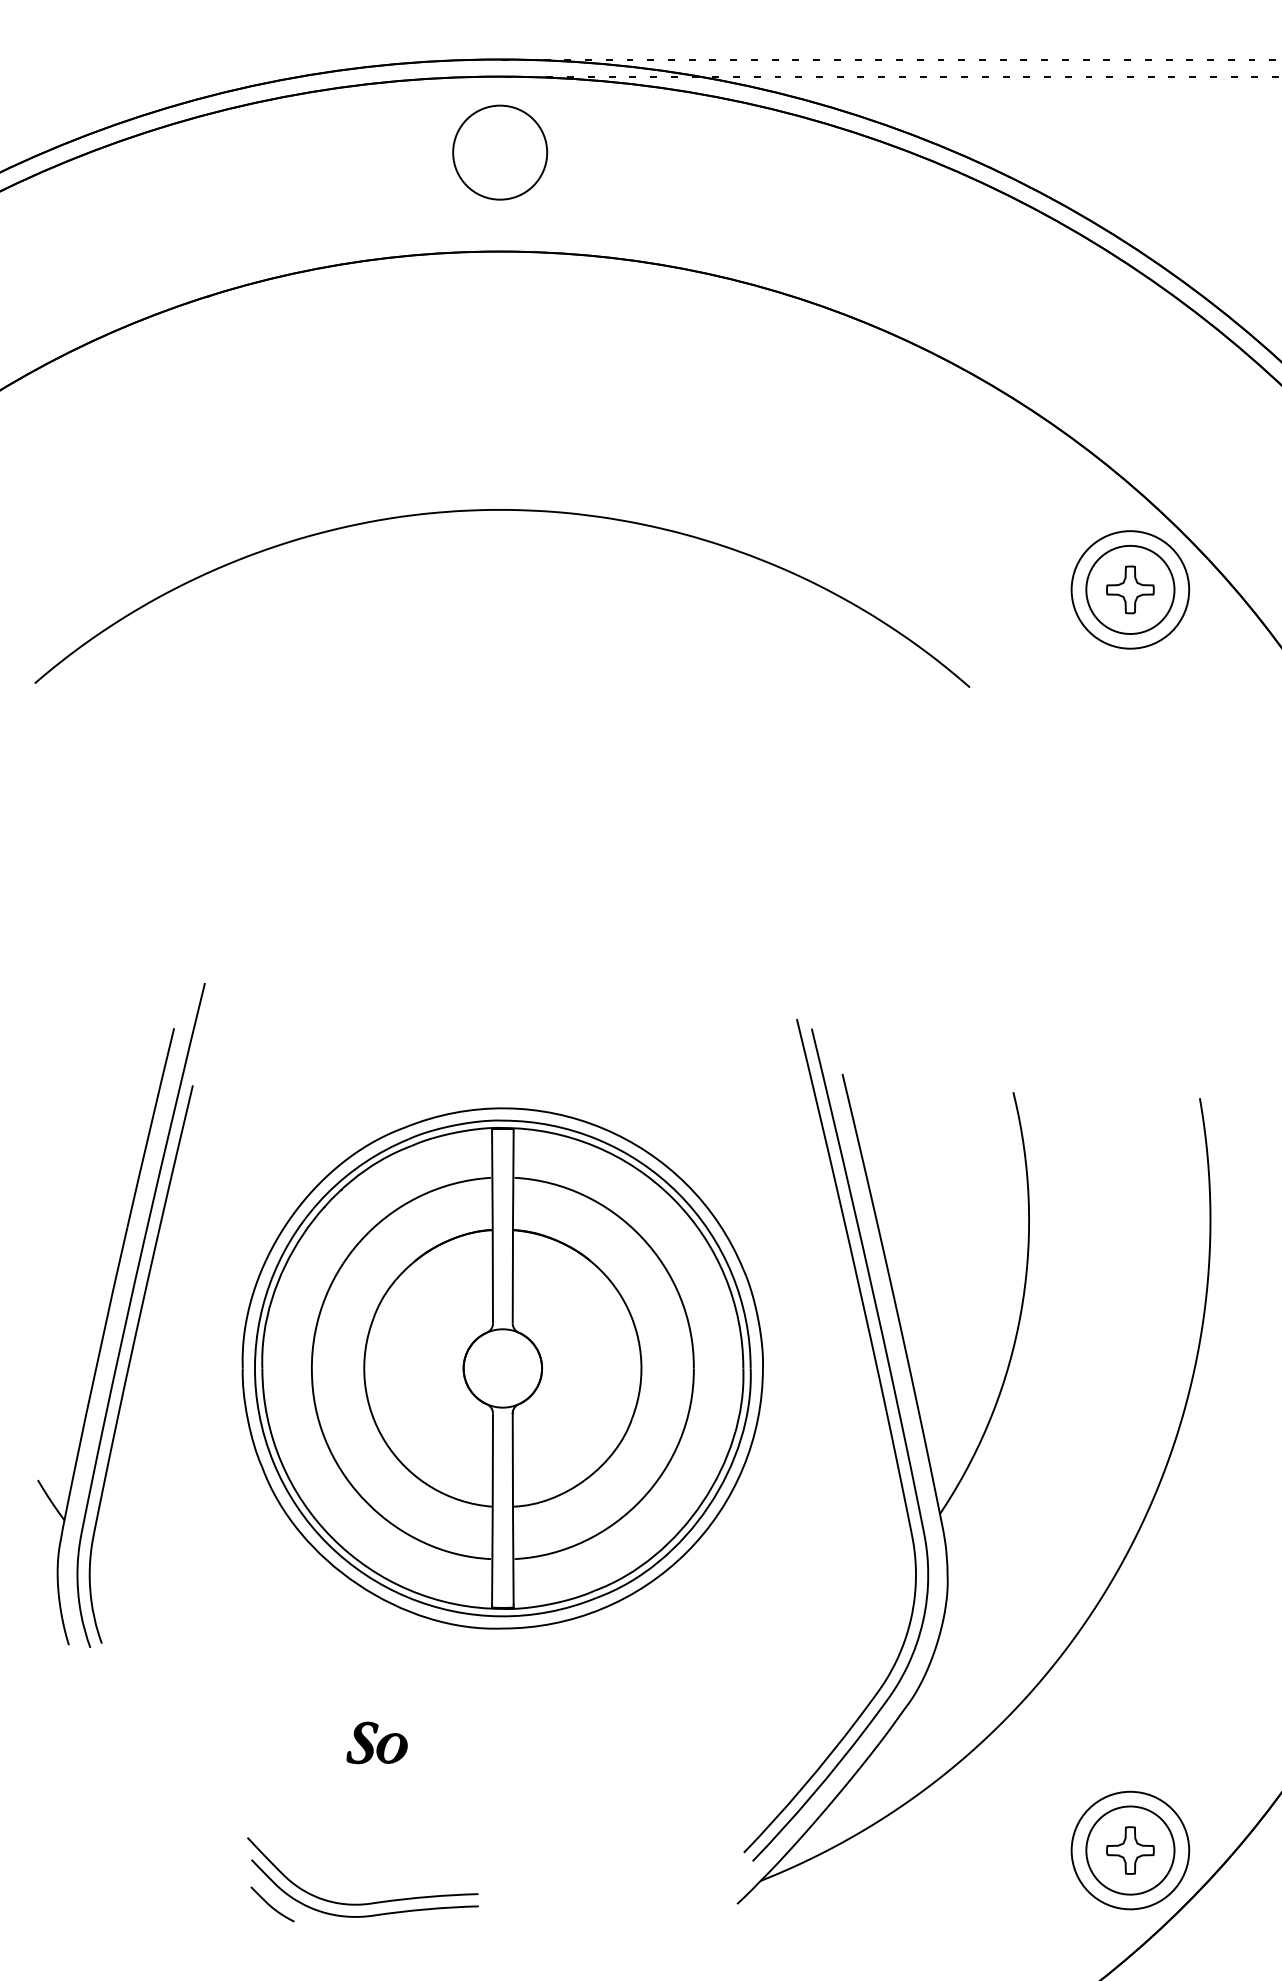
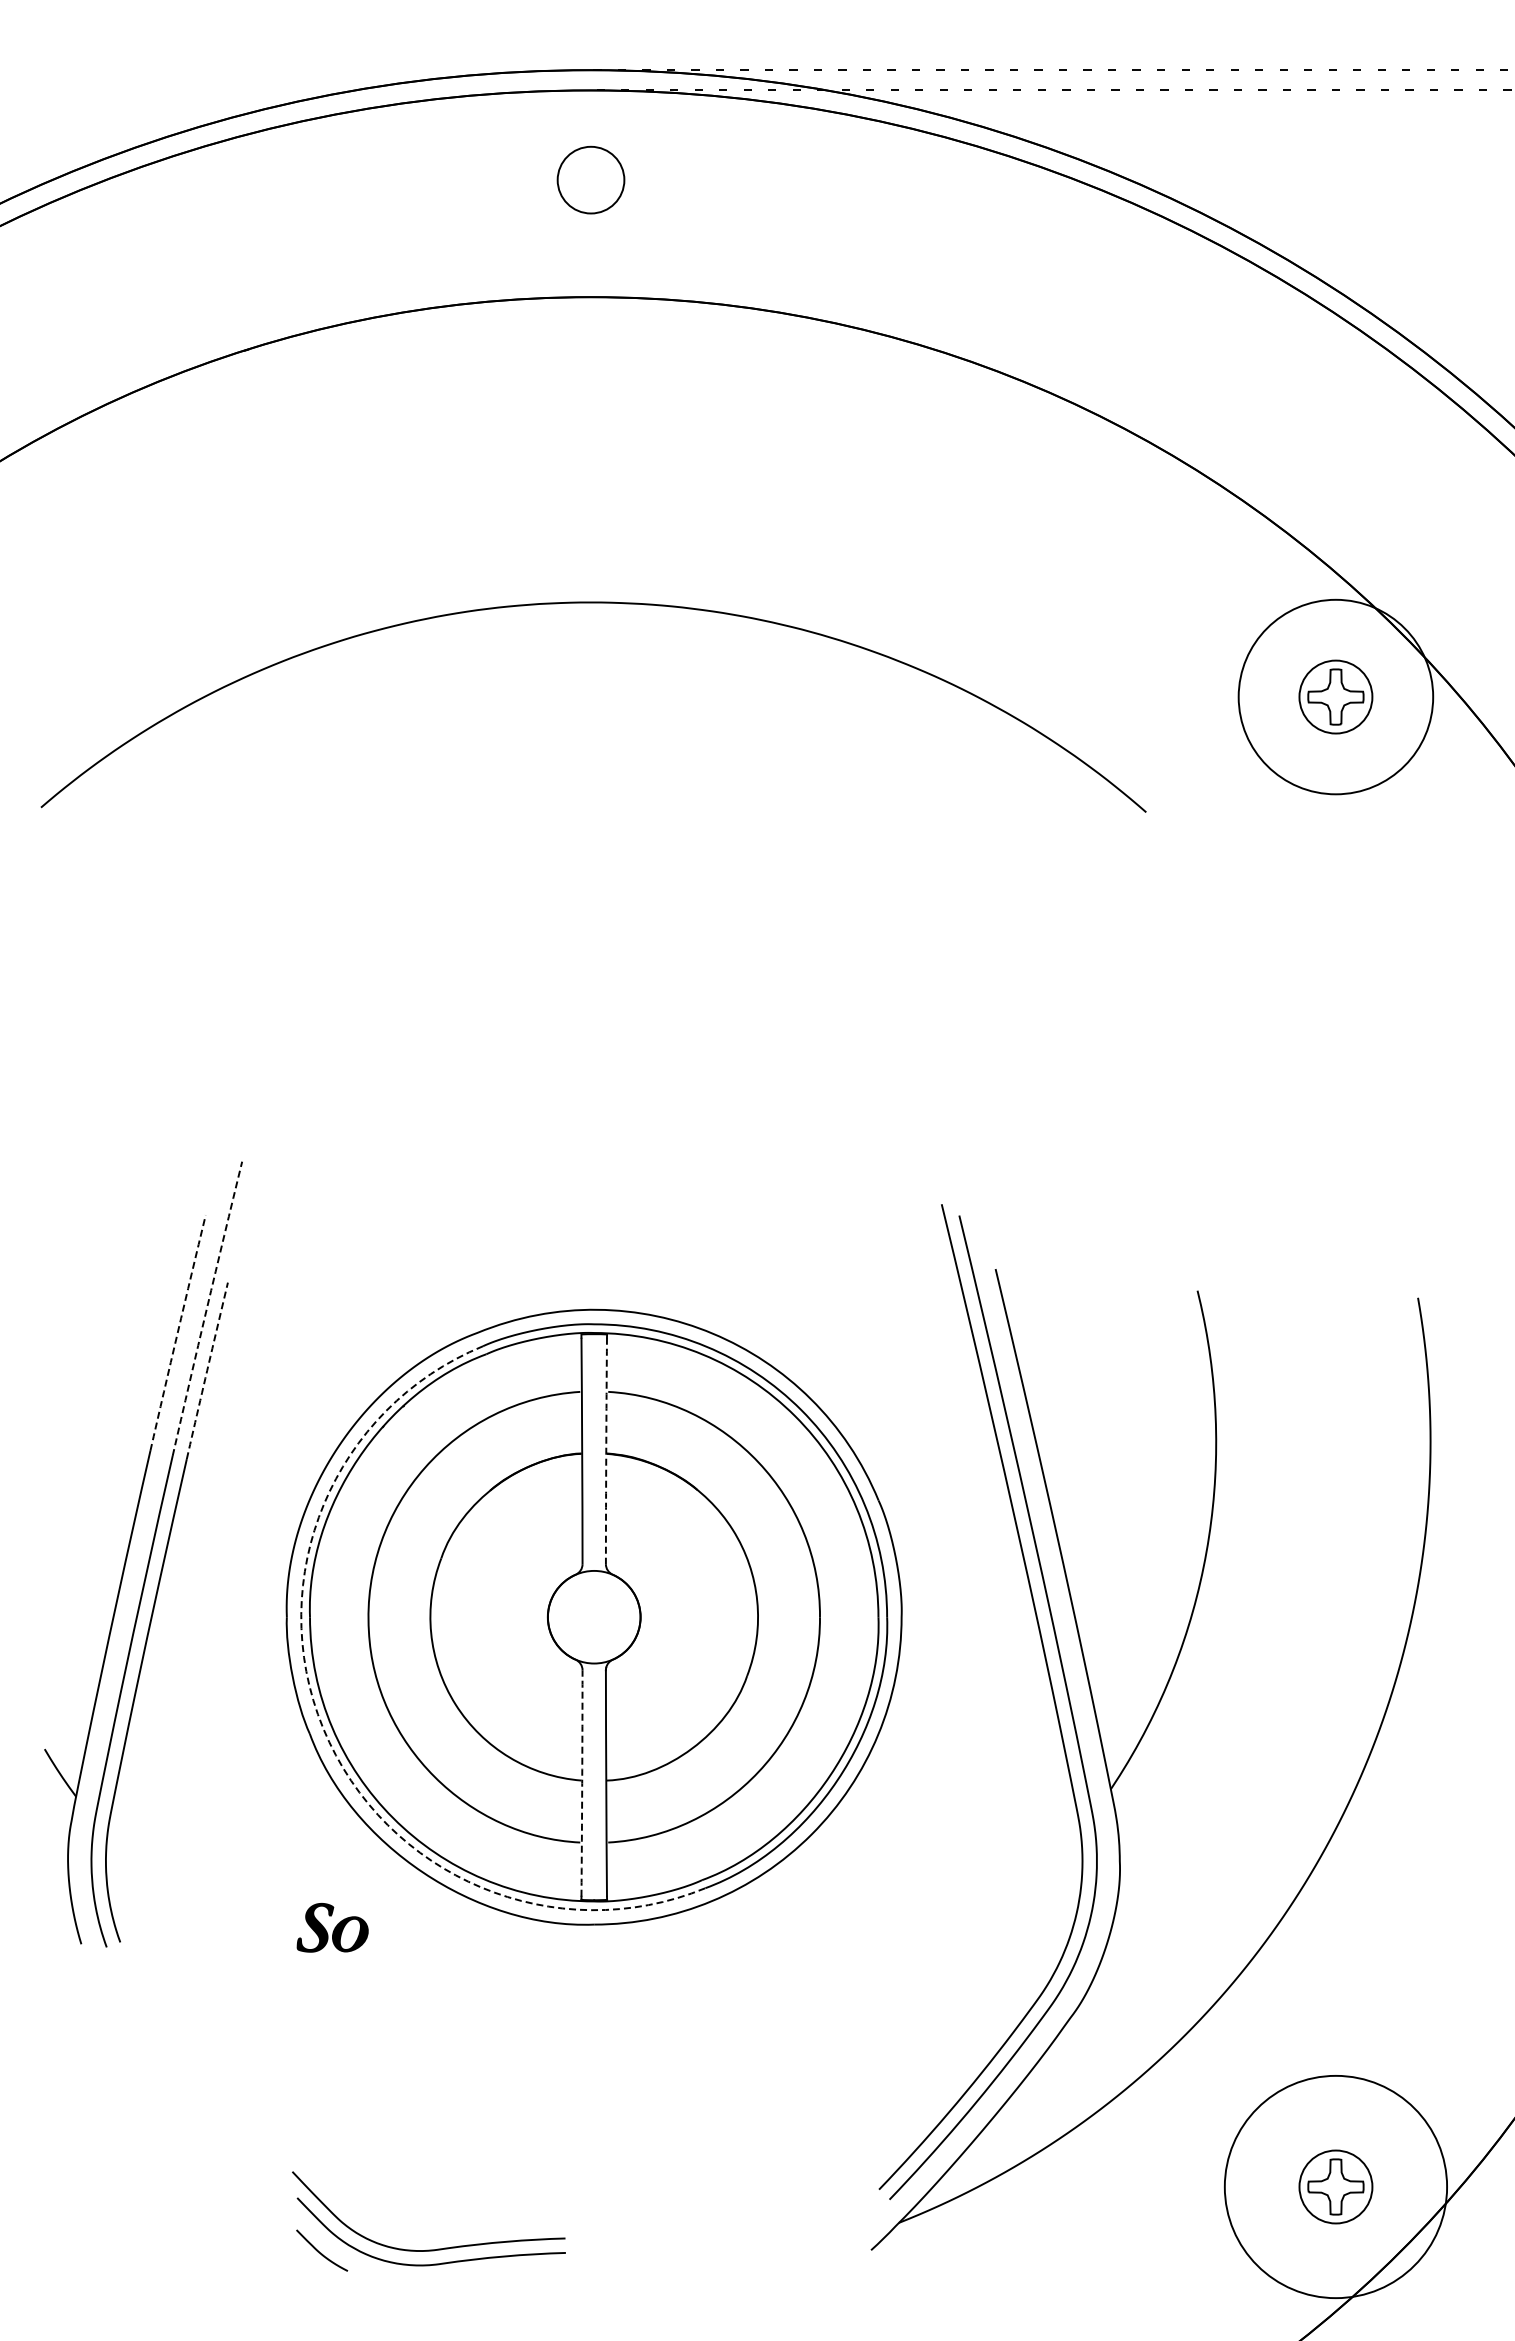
circle: (499, 152) -> (590, 179), size x0.6
circle: (1130, 589) -> (1335, 696), size x0.7
circle: (1130, 589) -> (1335, 696), size x1.4
line: (174, 1107) -> (206, 1308), solid -> dashed
line: (150, 1127) -> (177, 1332), solid -> dashed
line: (175, 1159) -> (207, 1370), solid -> dashed
arc: (513, 1227) -> (606, 1450), solid -> dashed
arc: (273, 1462) -> (323, 1728), solid -> dashed
arc: (492, 1509) -> (582, 1783), solid -> dashed
part: (377, 1742) -> (332, 1927), moved
circle: (1130, 1850) -> (1335, 2186), size x0.7
circle: (1130, 1850) -> (1335, 2186), size x1.6

